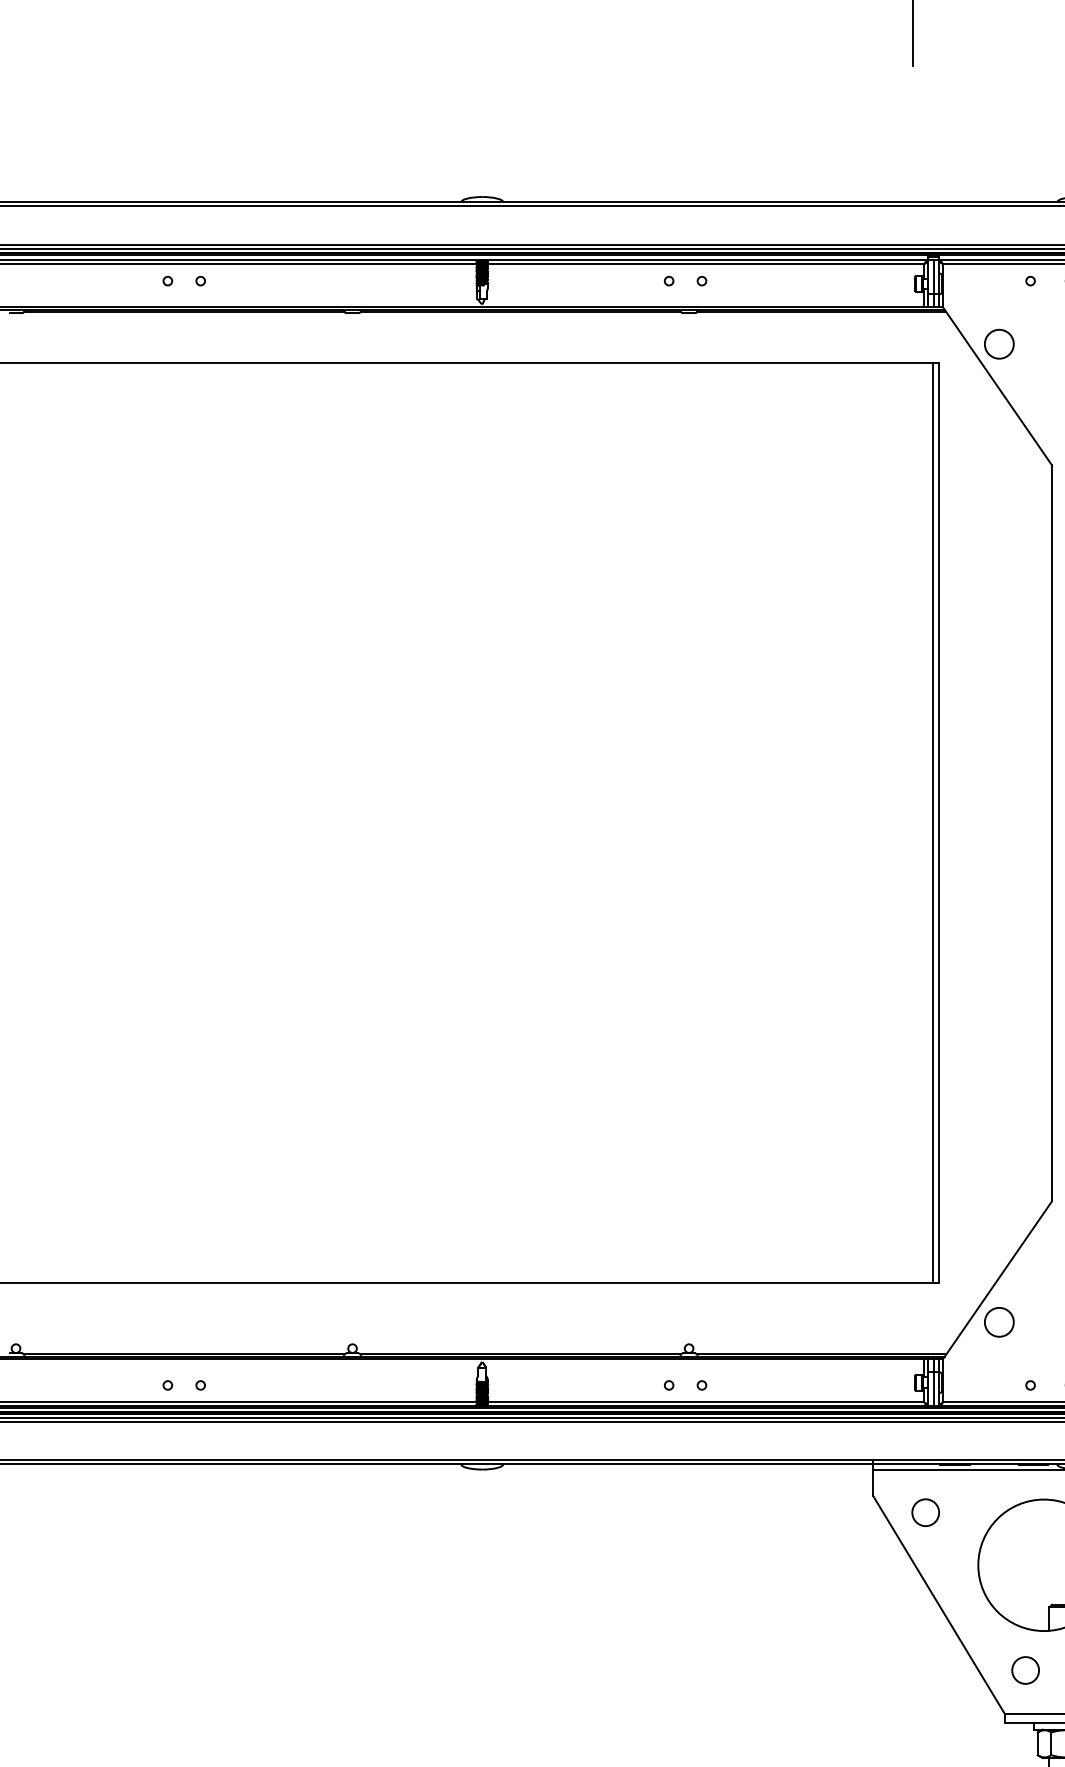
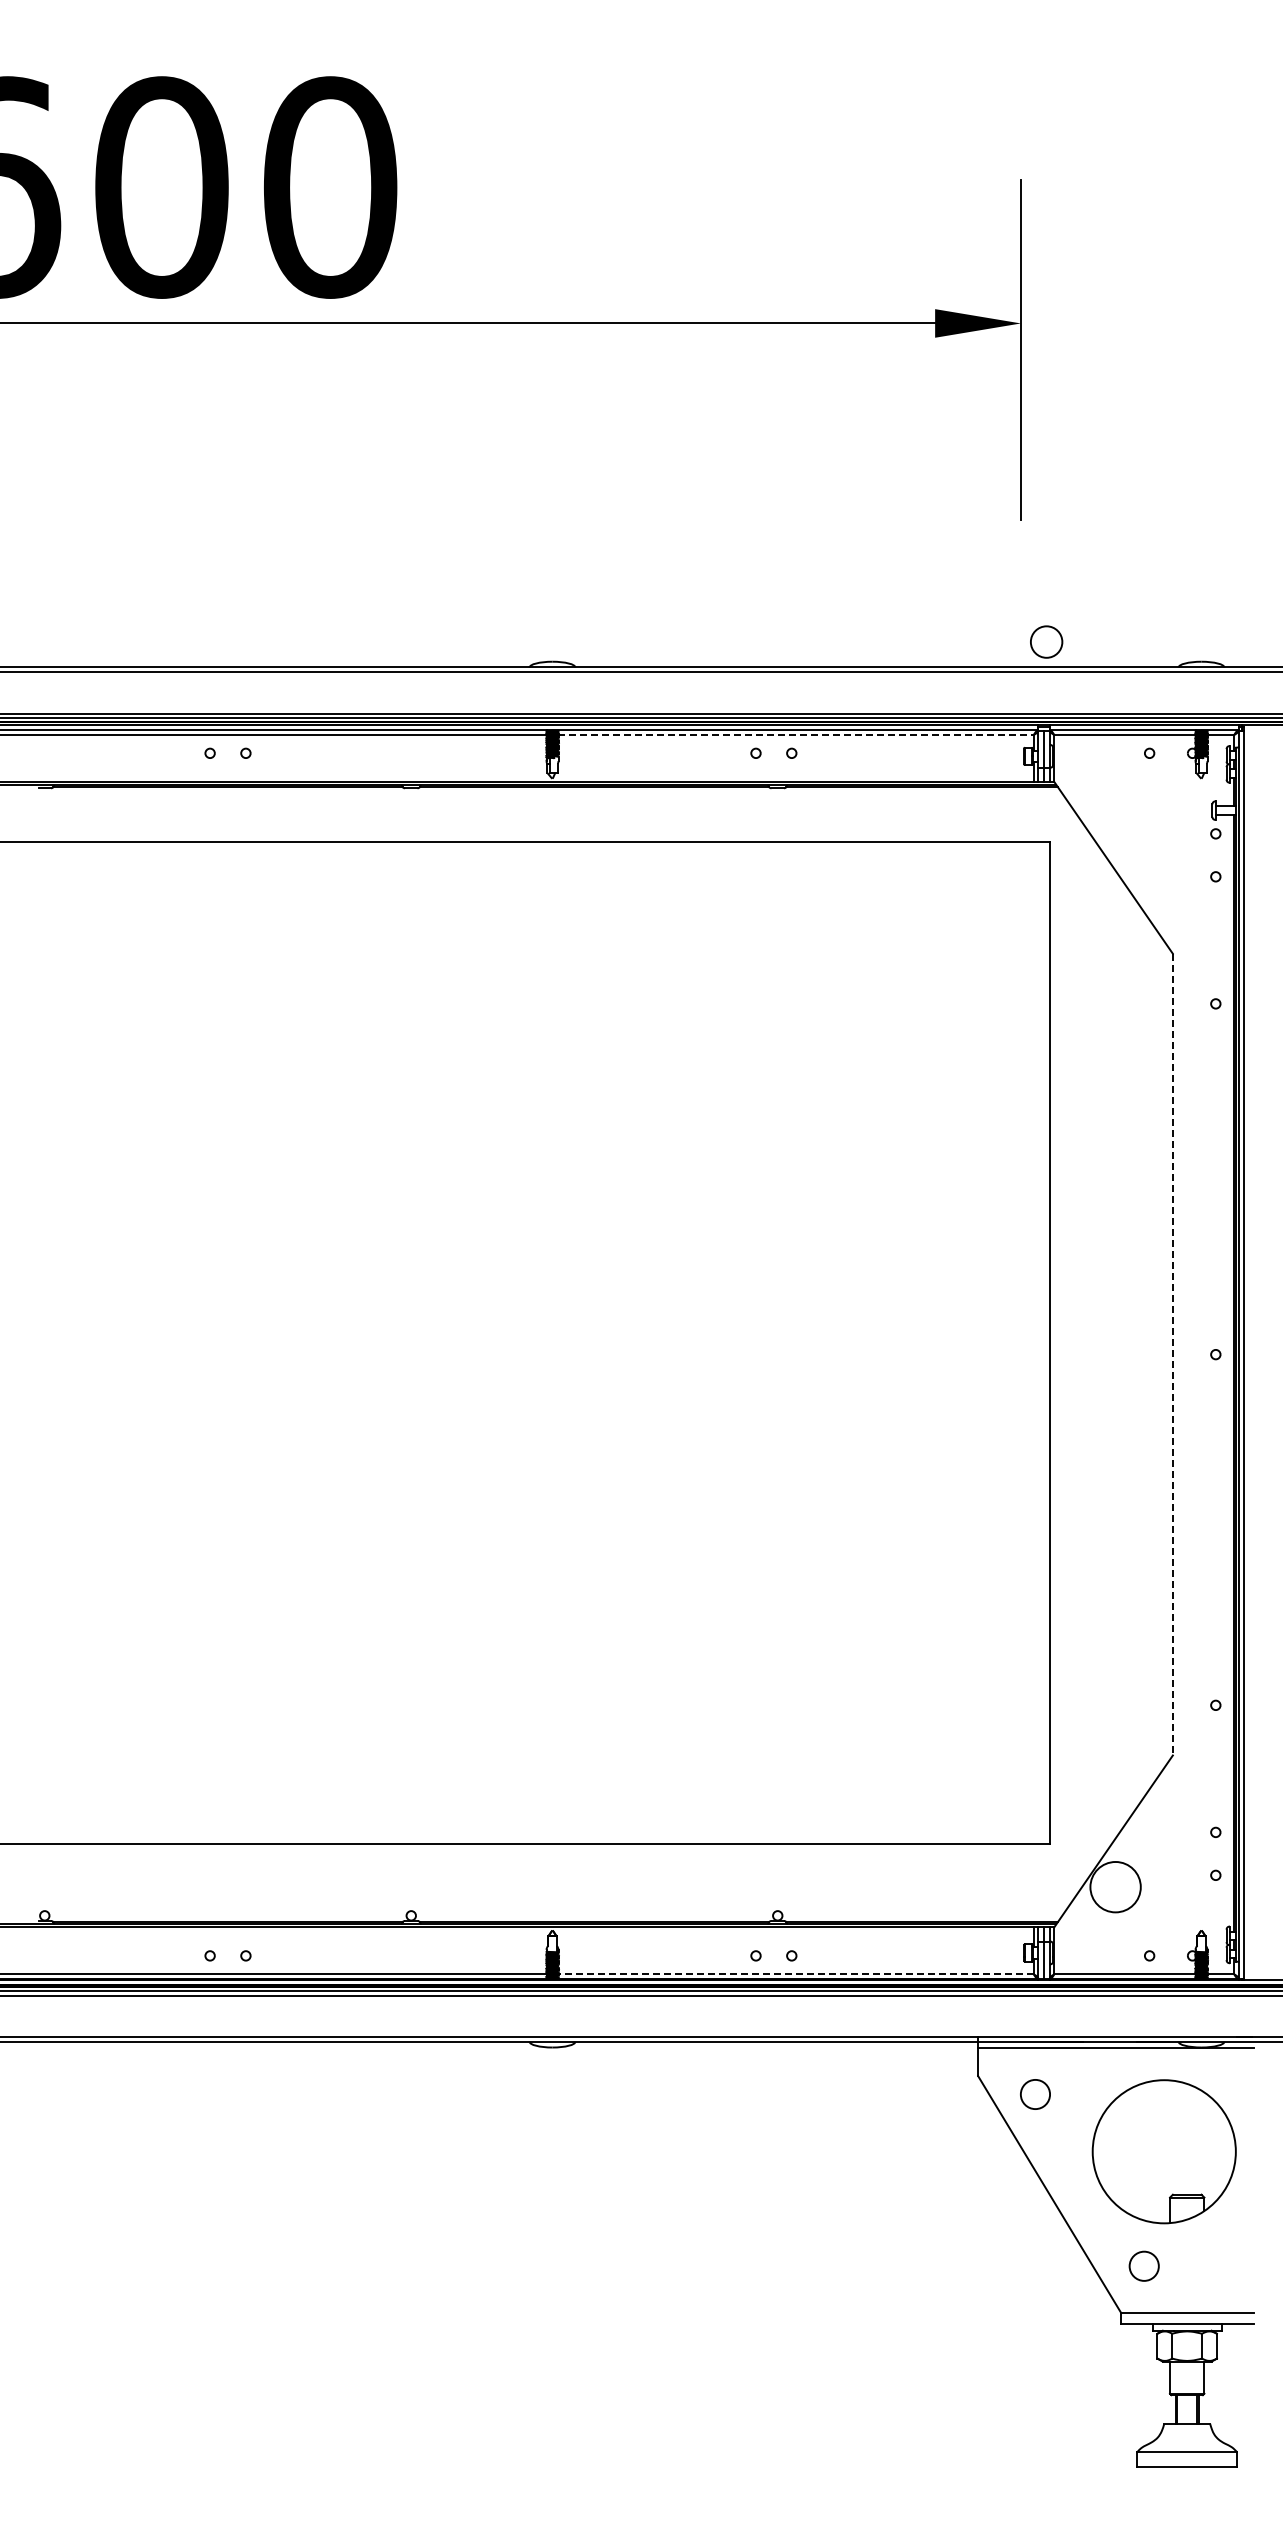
line: (705, 264) -> (795, 735), solid -> dashed
circle: (999, 343) -> (1046, 641), moved
line: (933, 823) -> (1043, 1343), removed
line: (1051, 833) -> (1172, 1354), solid -> dashed
circle: (999, 1321) -> (1115, 1886), size x1.6
line: (705, 1402) -> (795, 1974), solid -> dashed

